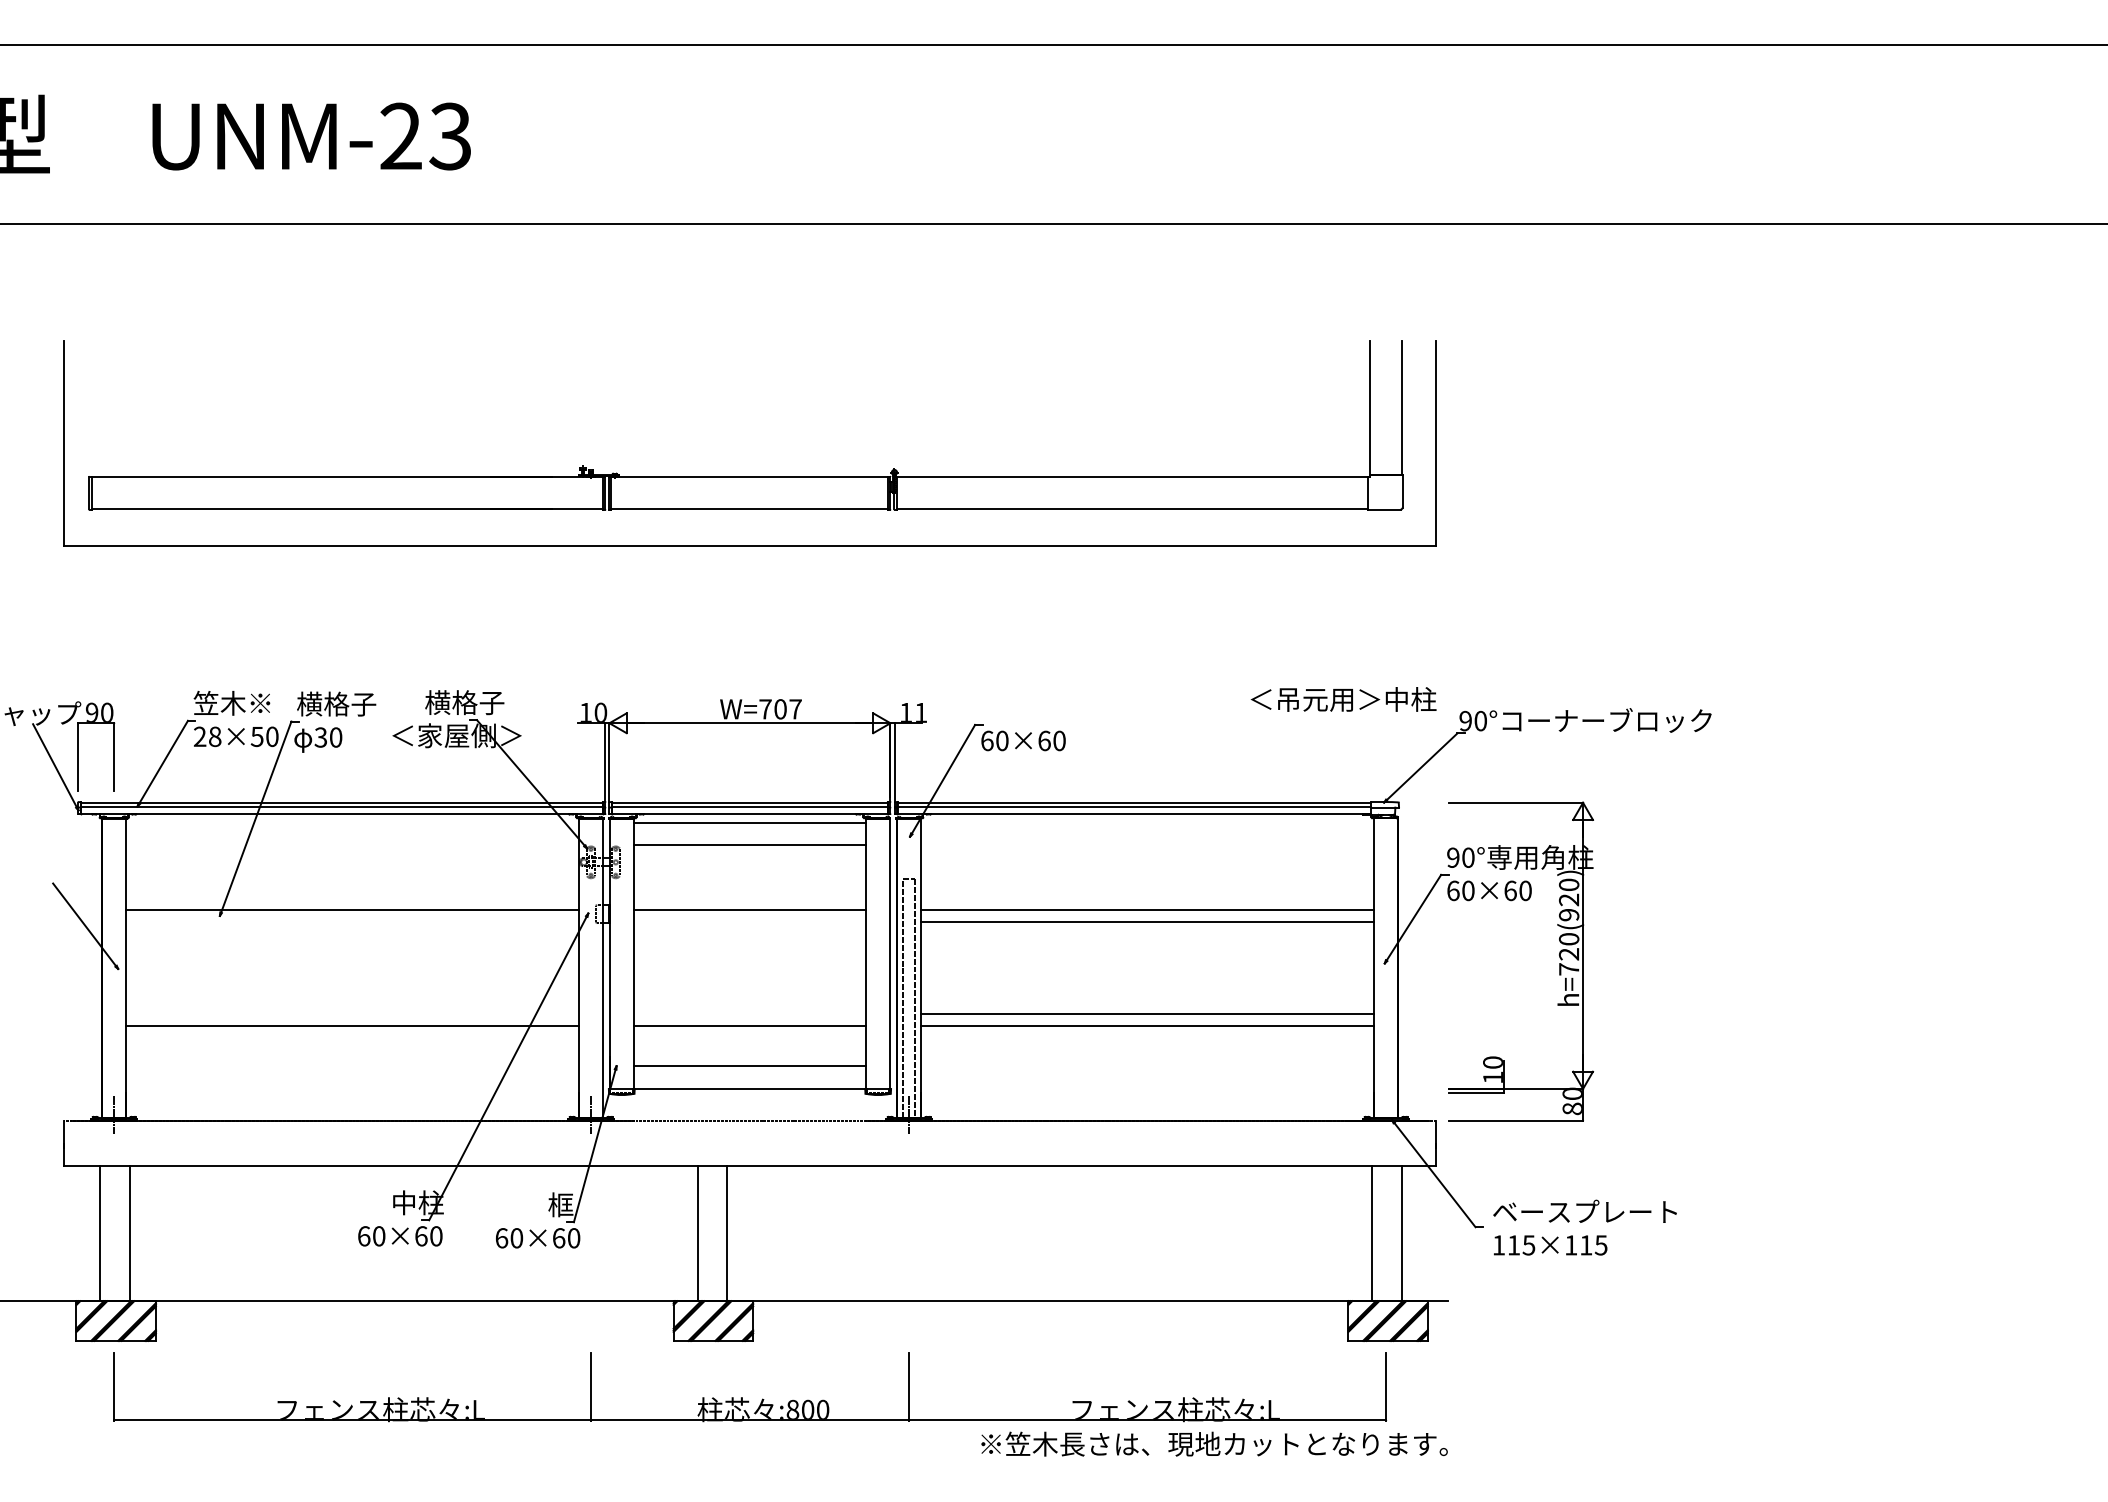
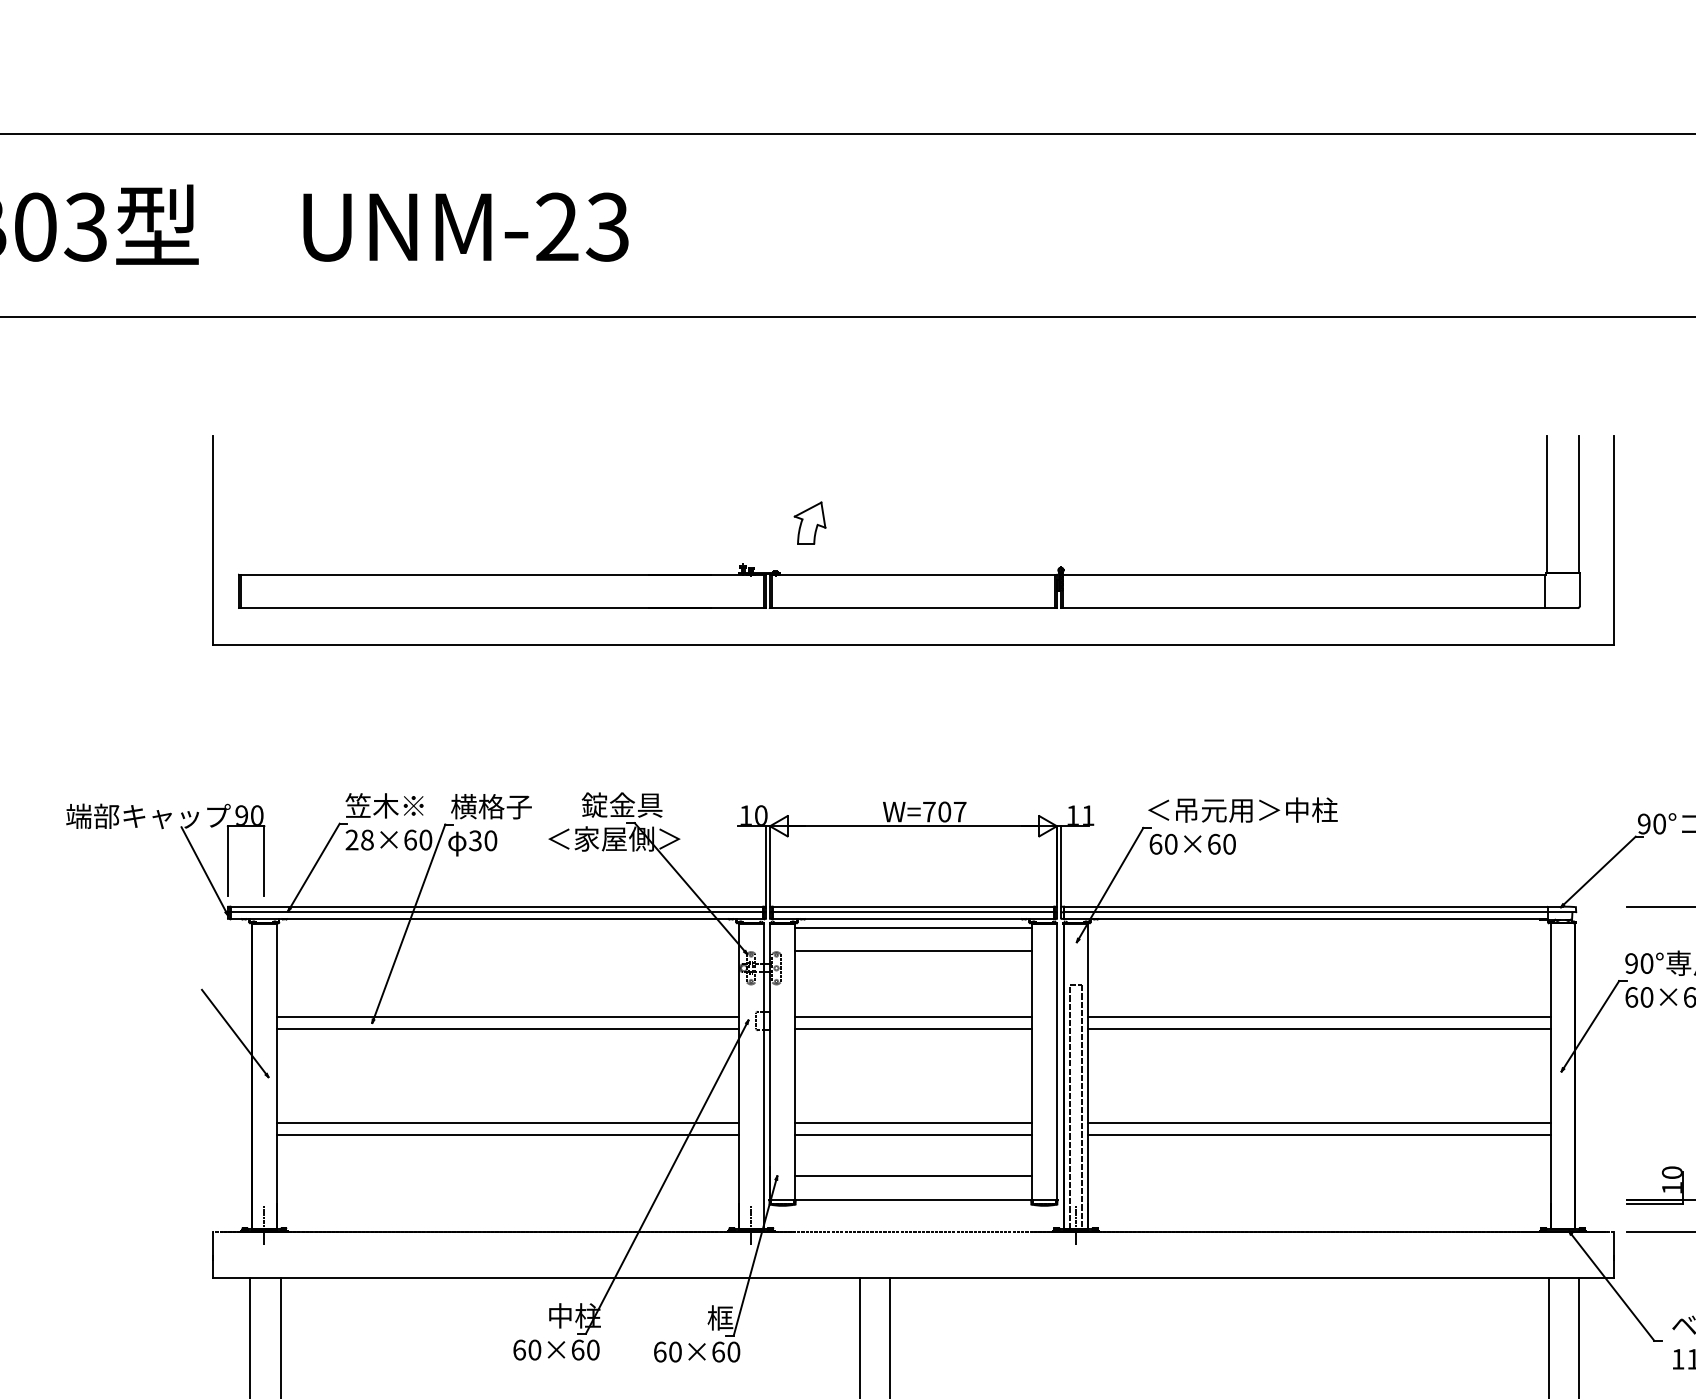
part: (648, 426) -> (809, 523), added
text: (1343, 699) -> (1242, 810), moved
text: (464, 702) -> (622, 805), 横格子 -> 錠金具
text: (256, 736) -> (409, 839), 28×50 -> 28×60
line: (352, 921) -> (507, 1028), added
line: (749, 921) -> (912, 1028), added
line: (352, 1014) -> (507, 1123), added
line: (749, 1014) -> (912, 1123), added

